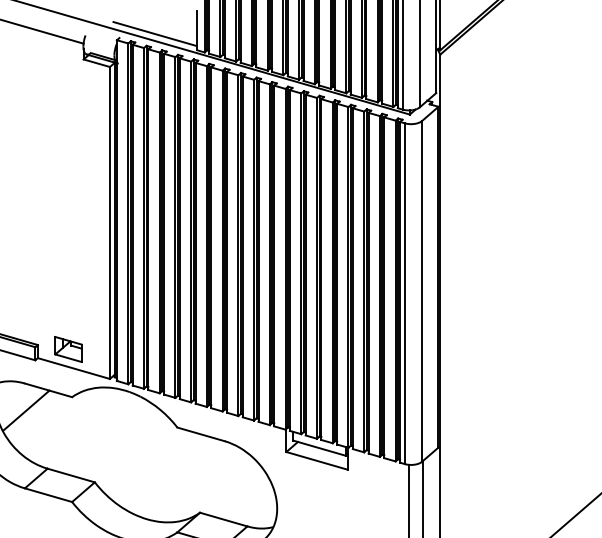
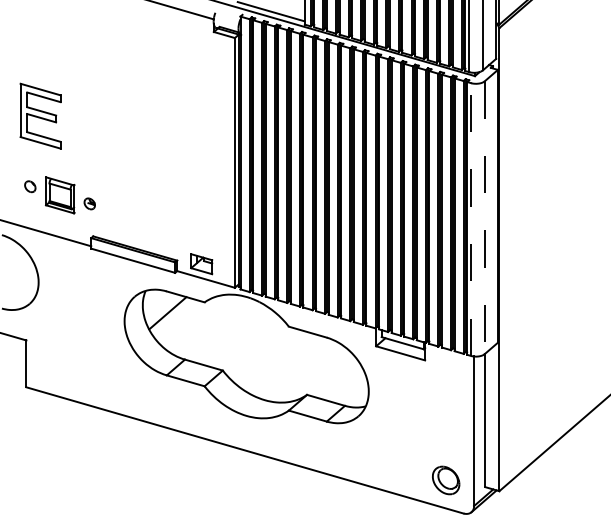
line: (421, 292) -> (484, 218), solid -> dashed
line: (405, 293) -> (471, 219), solid -> dashed

